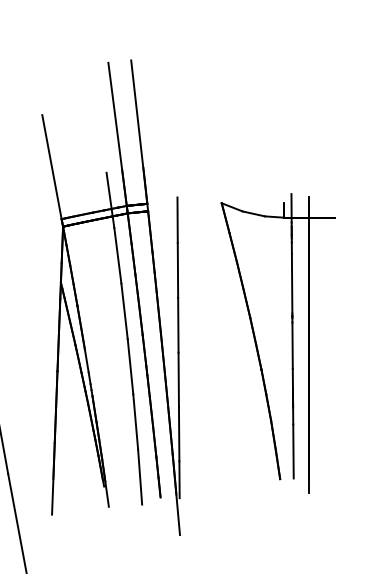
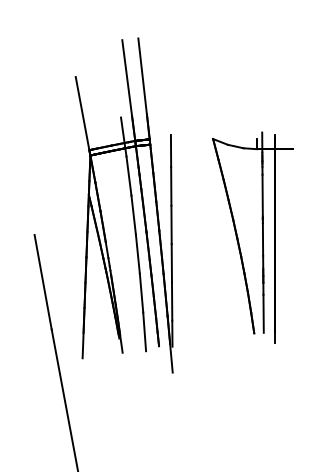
part: (291, 343) -> (262, 237), moved

